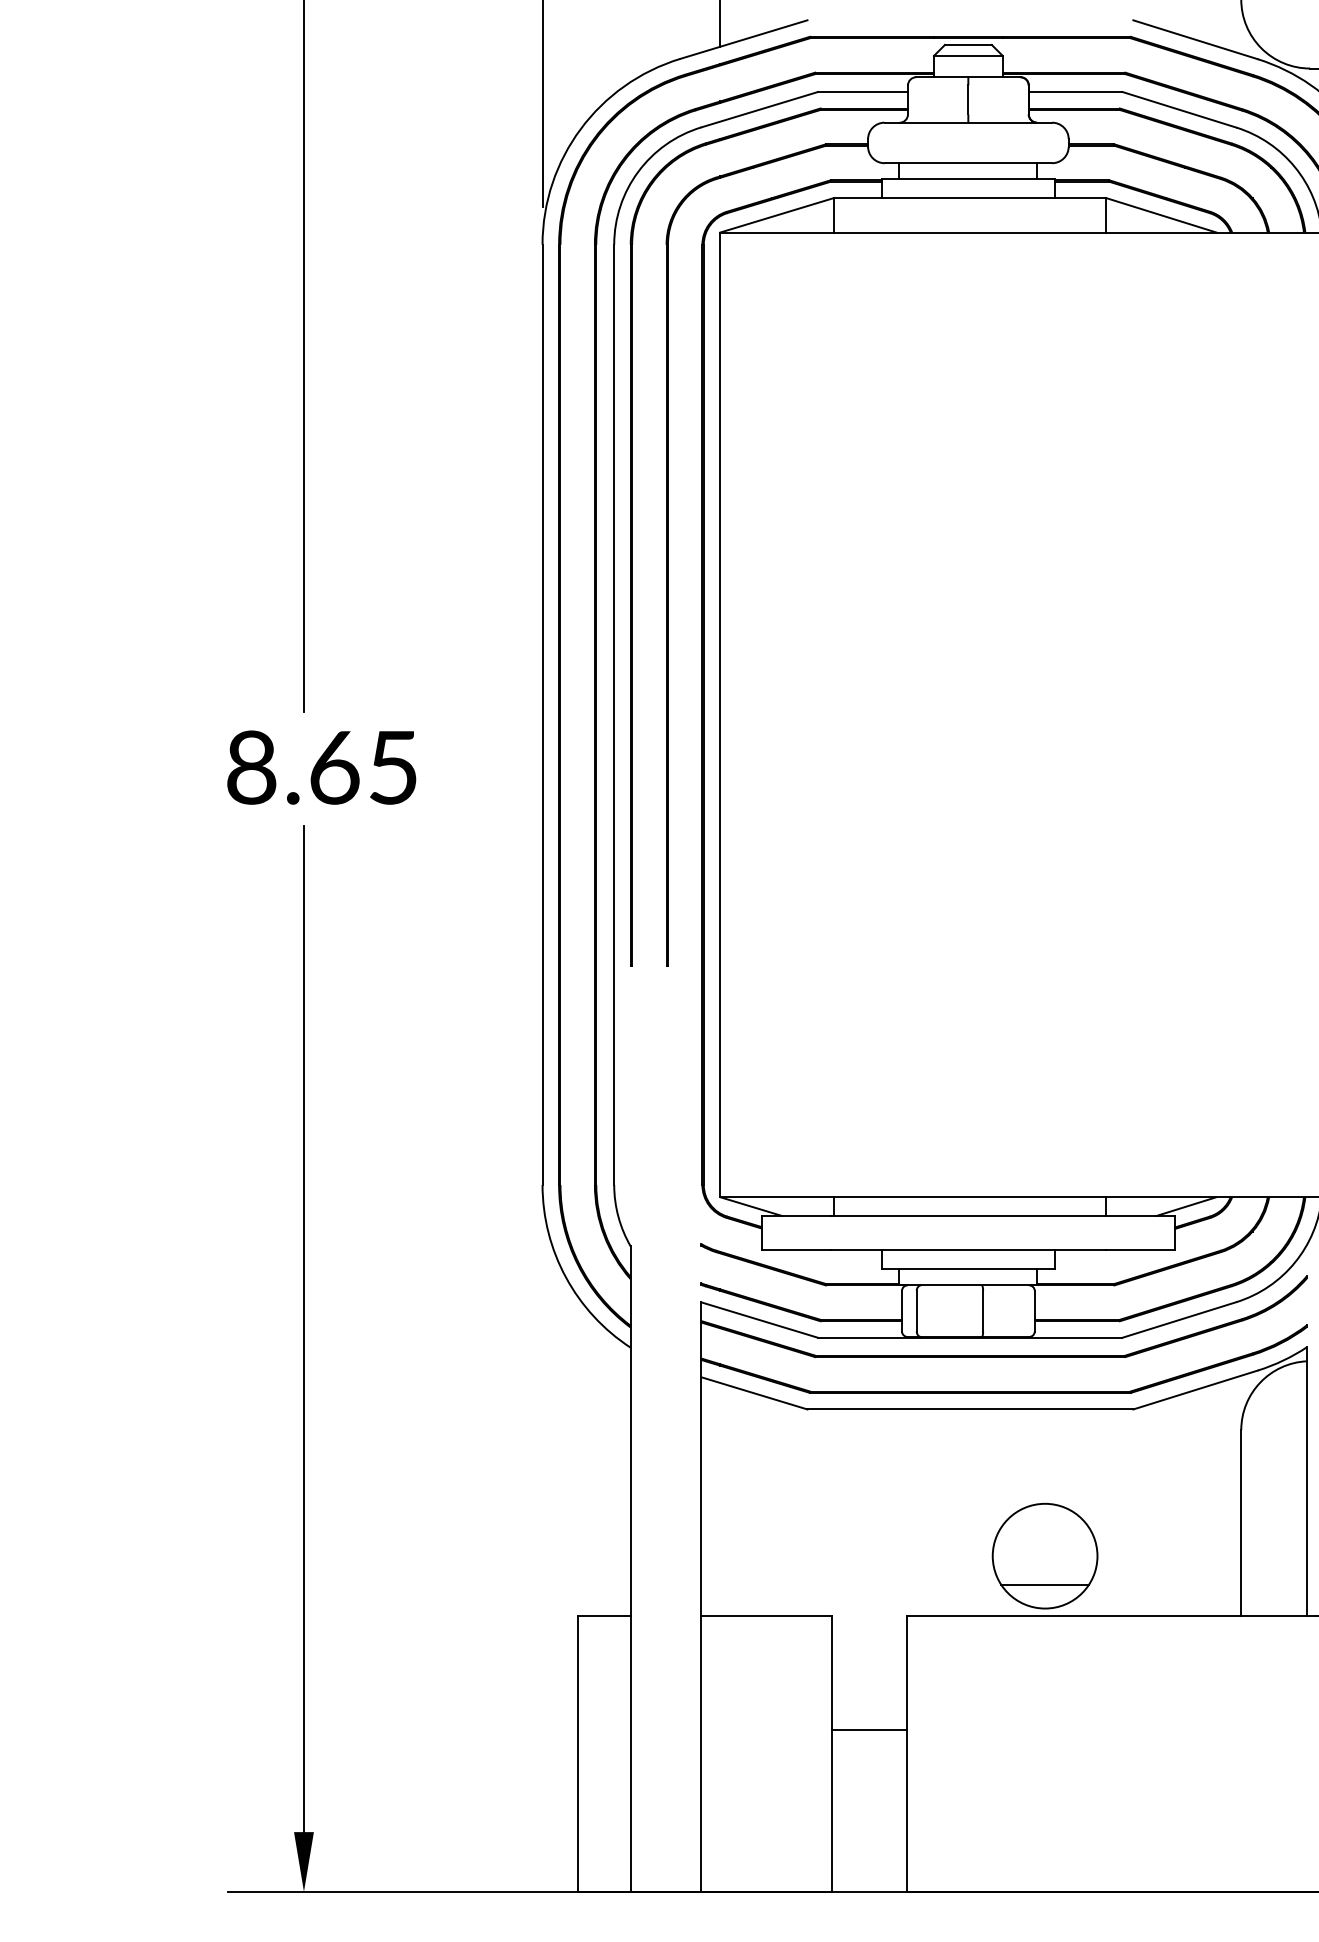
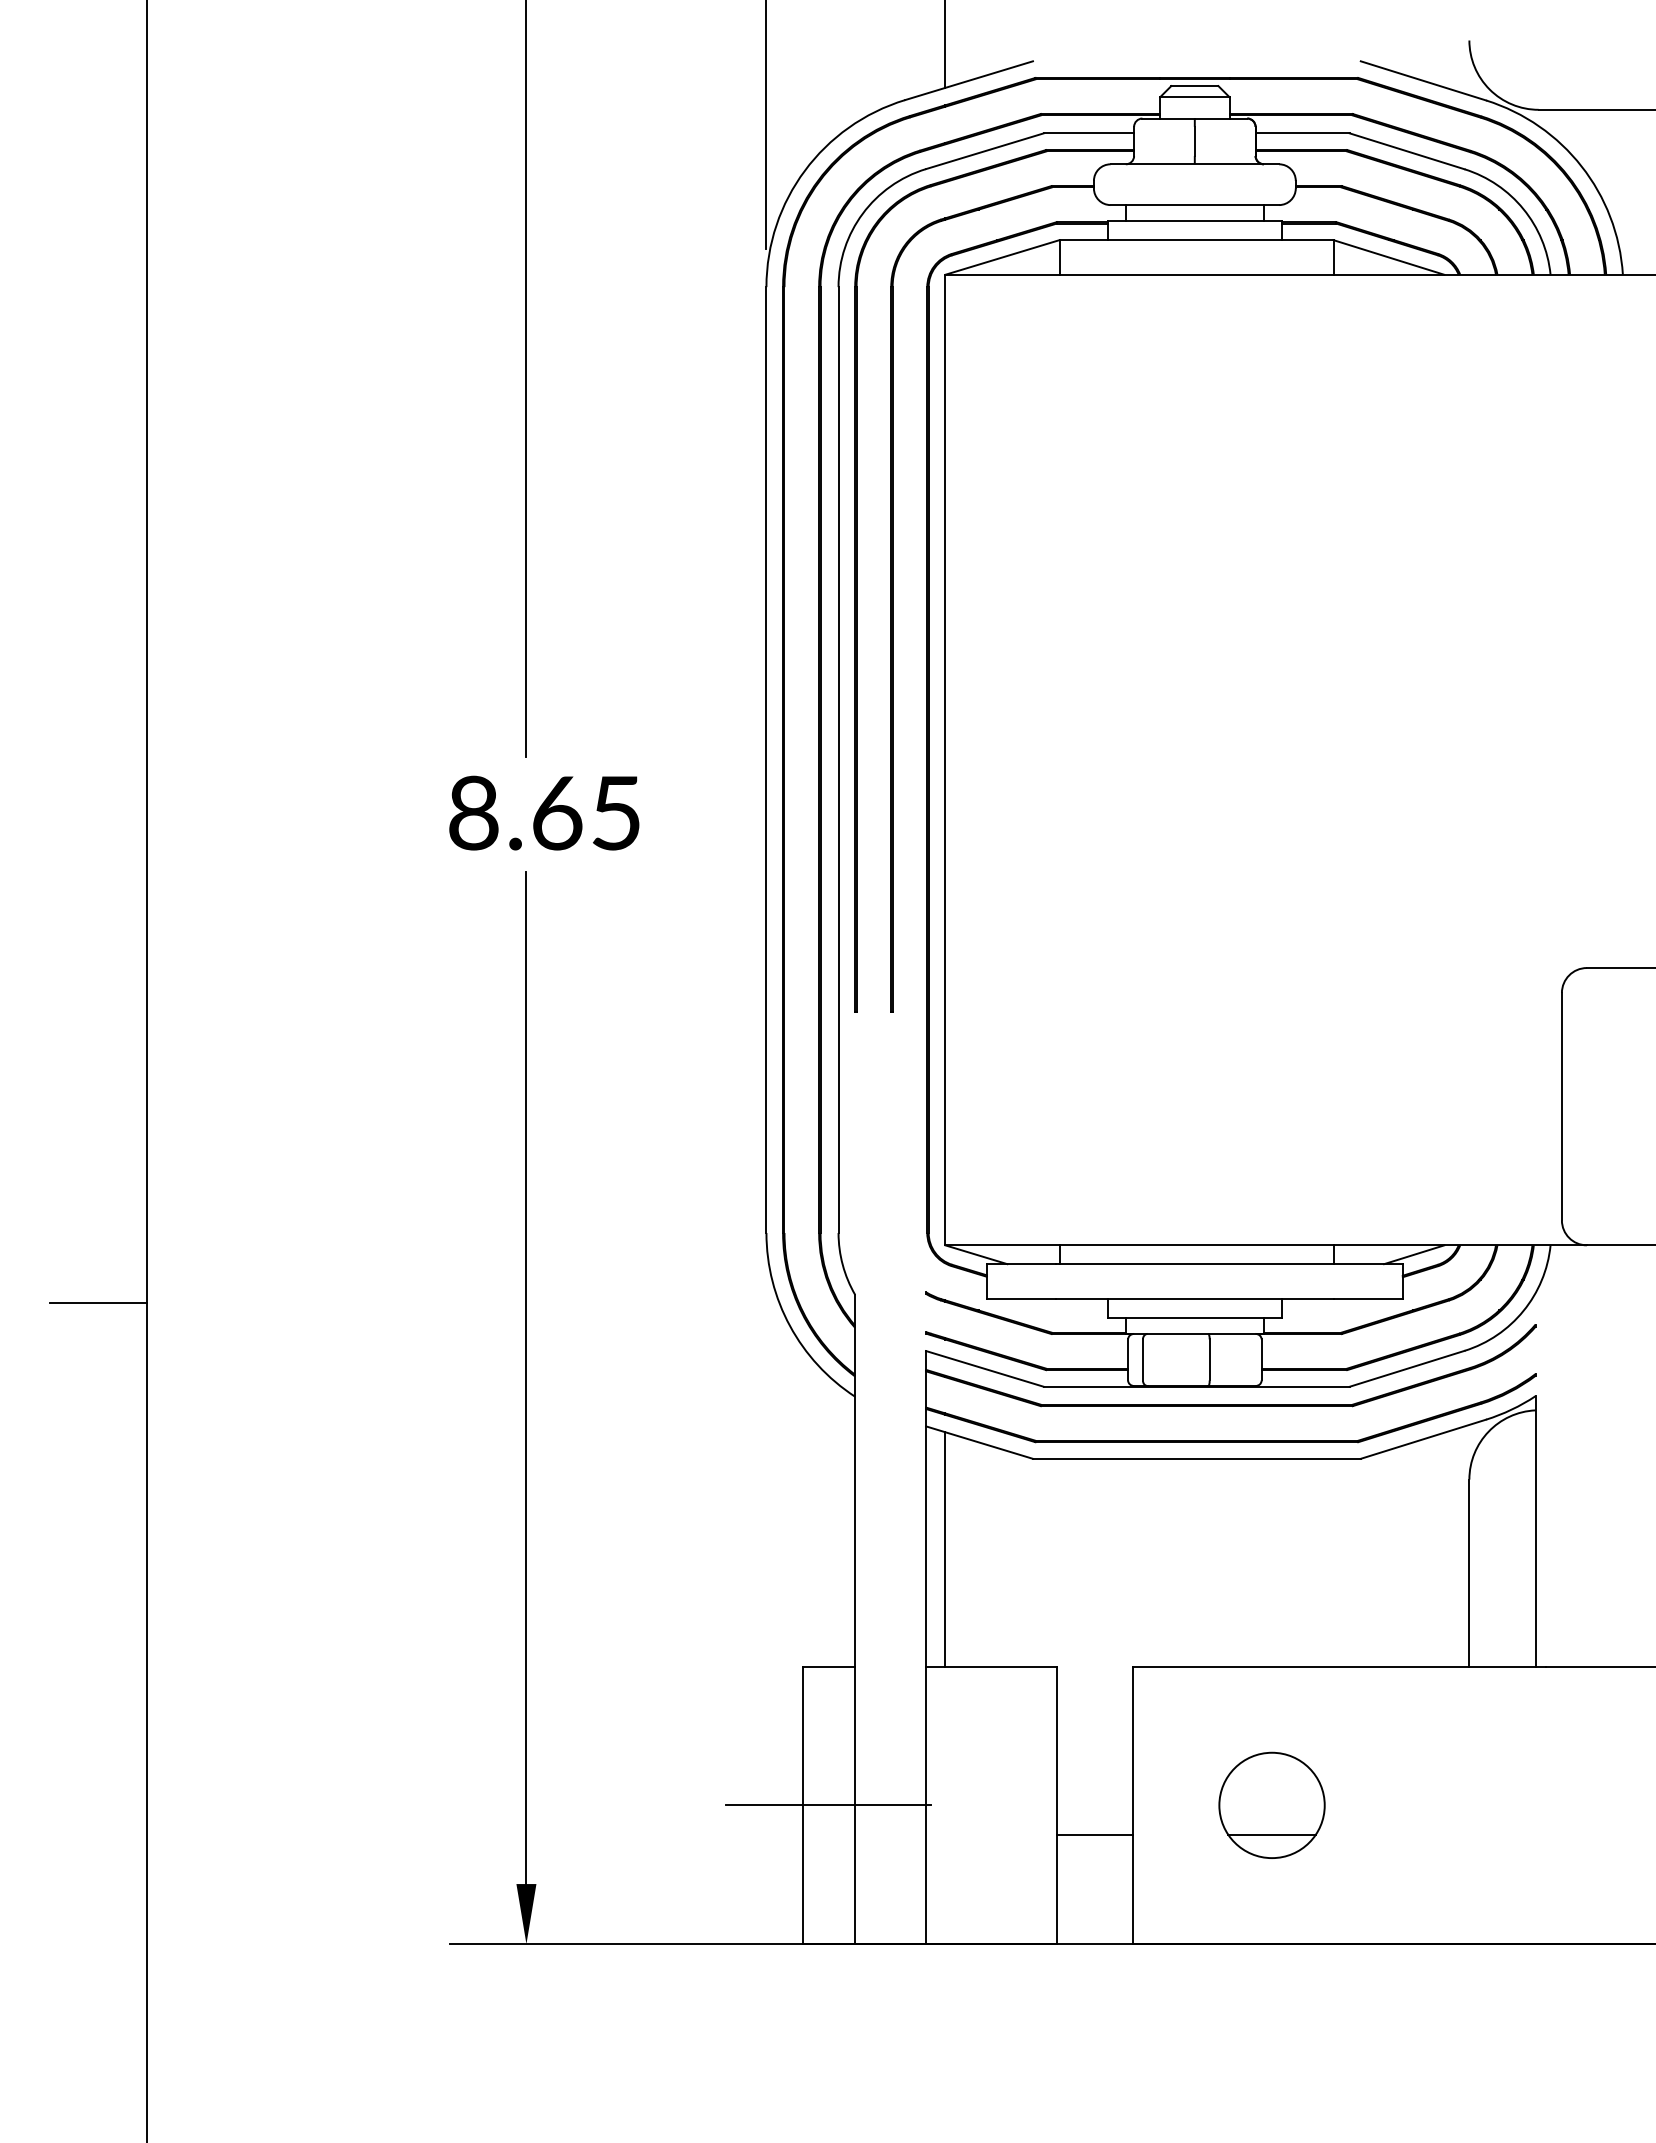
line: (720, 1499) -> (945, 1549), added
part: (1044, 1555) -> (1271, 1804), moved
line: (869, 1730) -> (1095, 1834), moved
line: (604, 1754) -> (828, 1805), added

